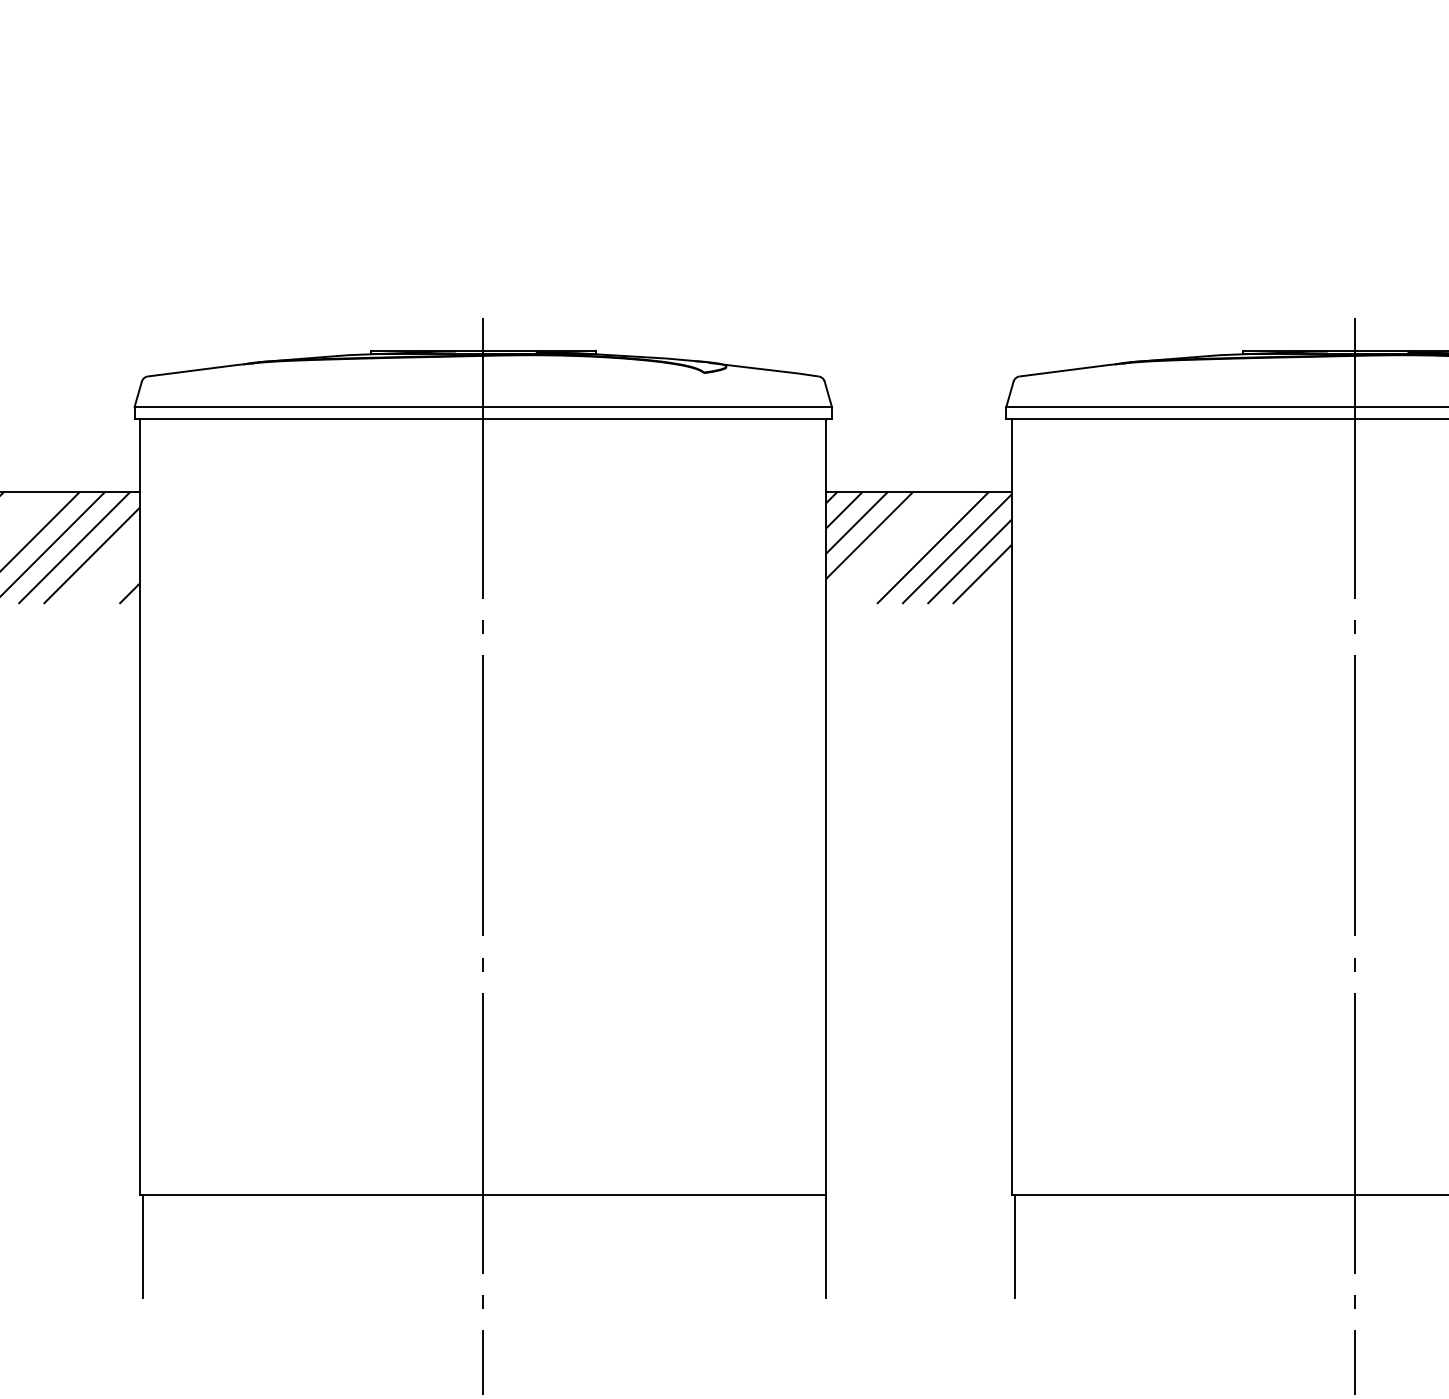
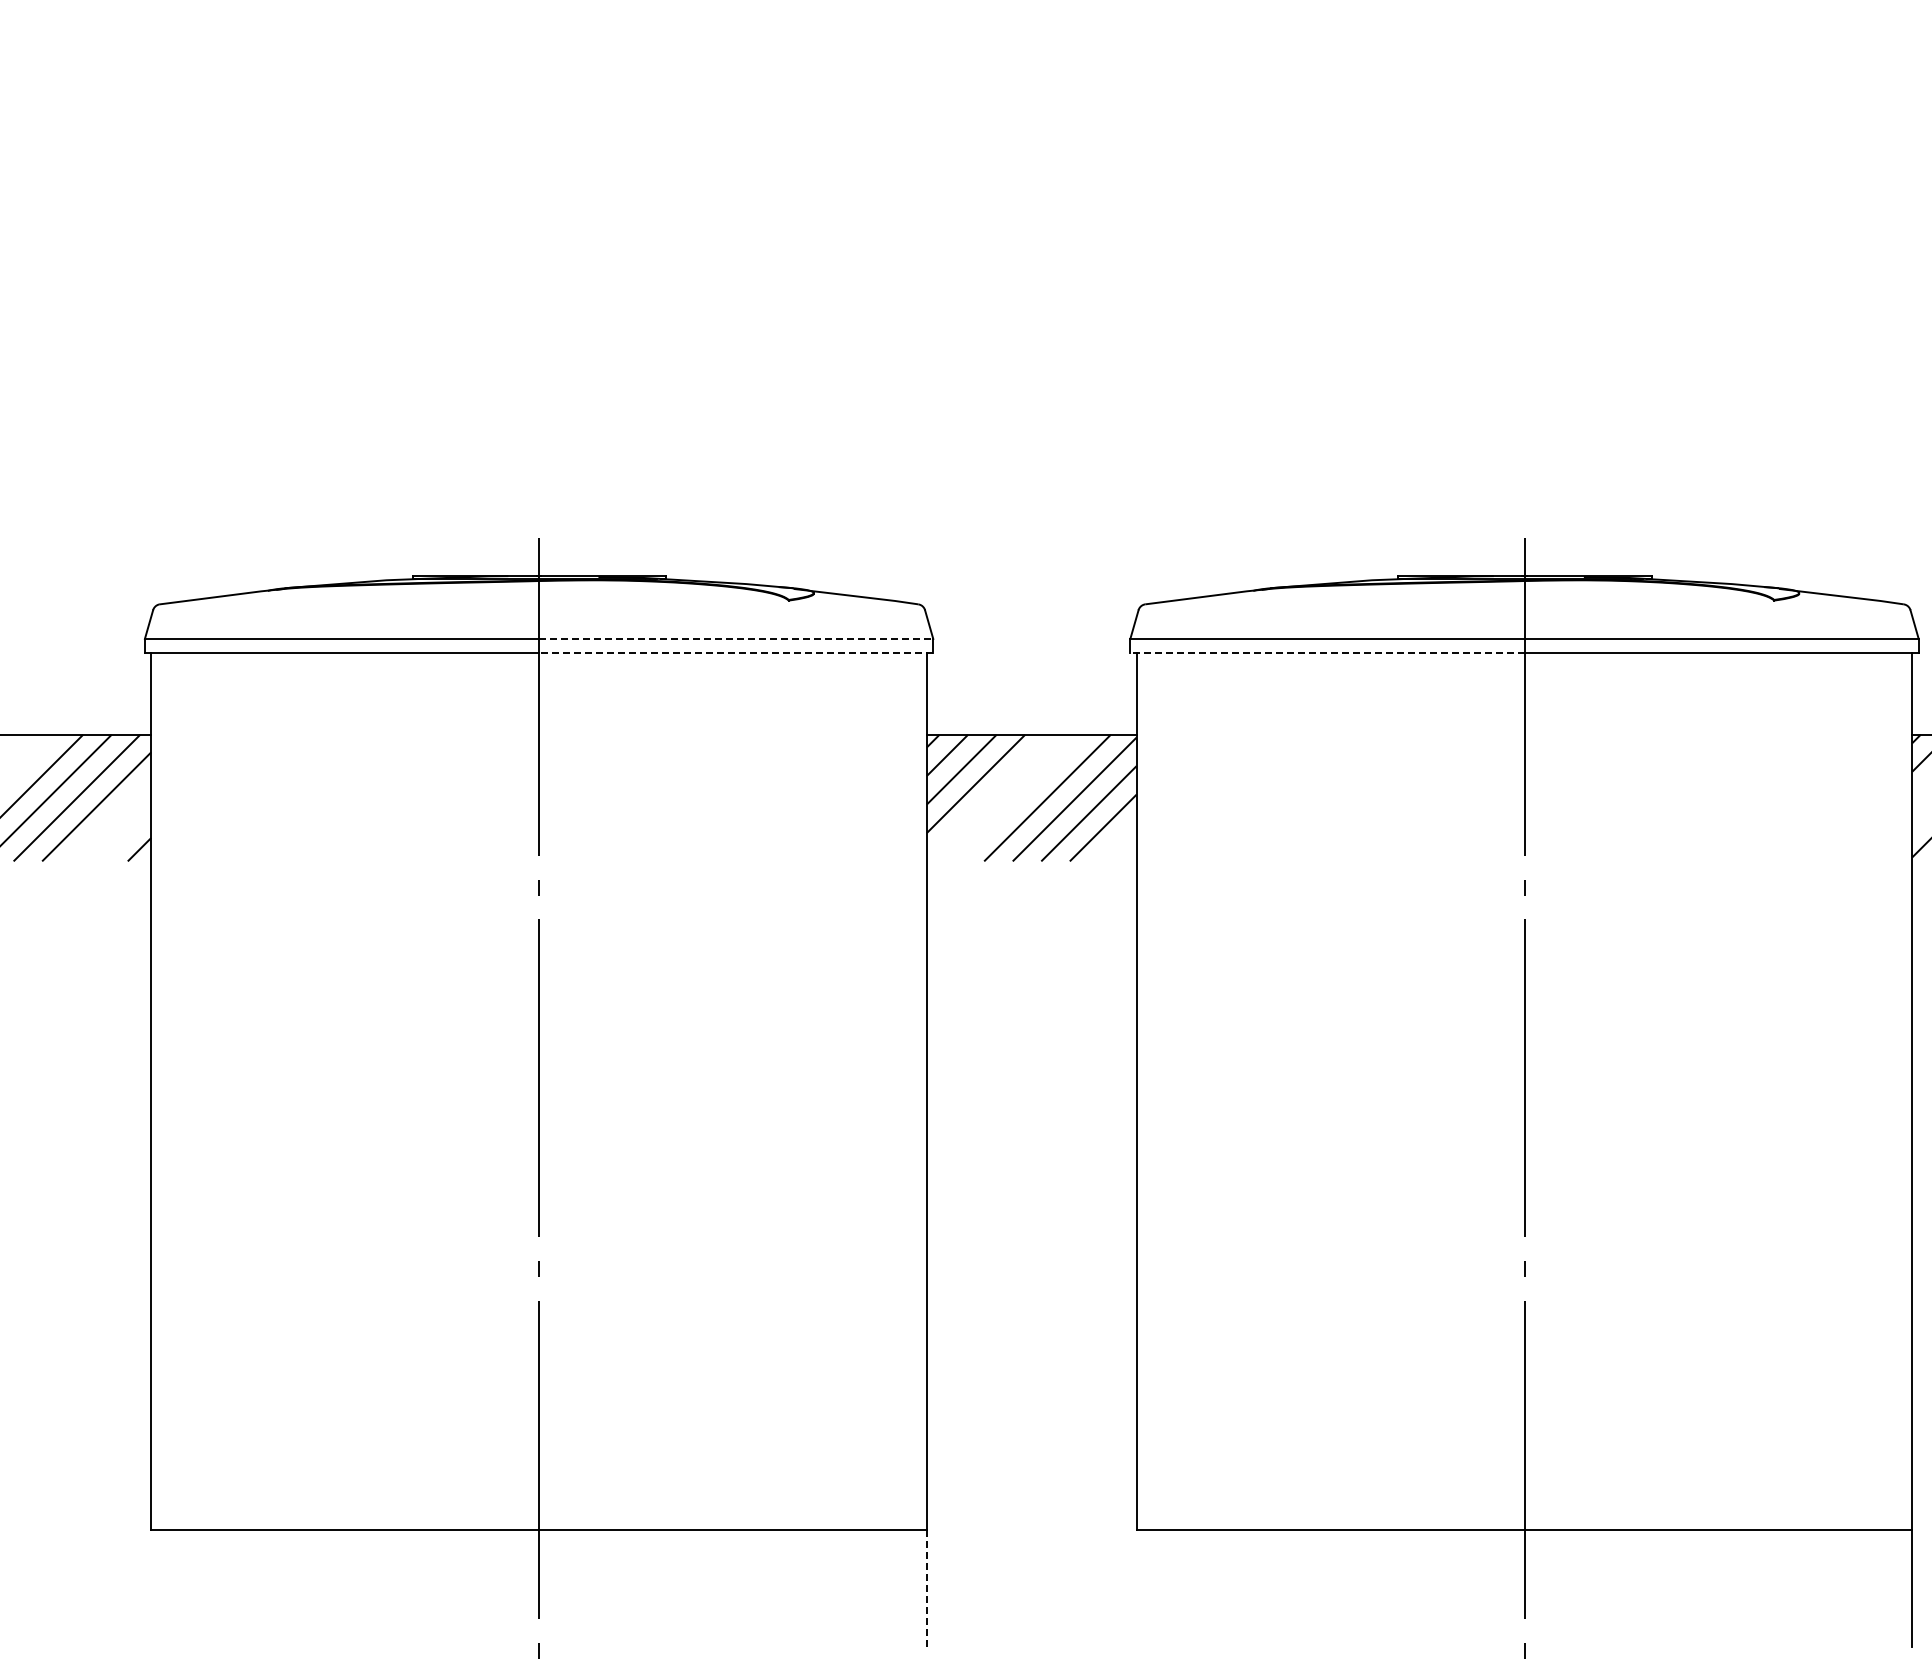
line: (657, 406) -> (736, 638), solid -> dashed
line: (657, 419) -> (735, 652), solid -> dashed
line: (1179, 419) -> (1326, 652), solid -> dashed
line: (143, 1246) -> (154, 1587), removed
line: (825, 1246) -> (926, 1587), solid -> dashed
line: (1014, 1246) -> (1139, 1587), removed

